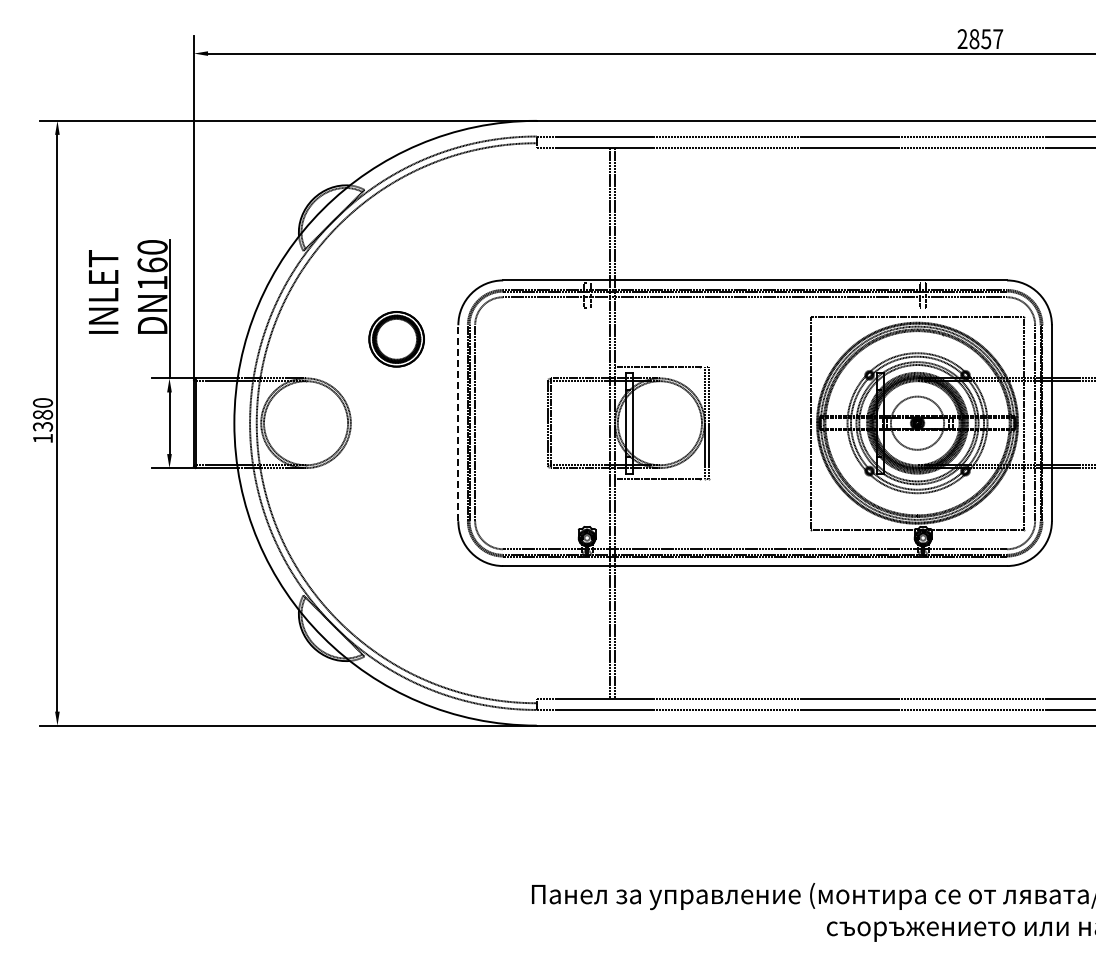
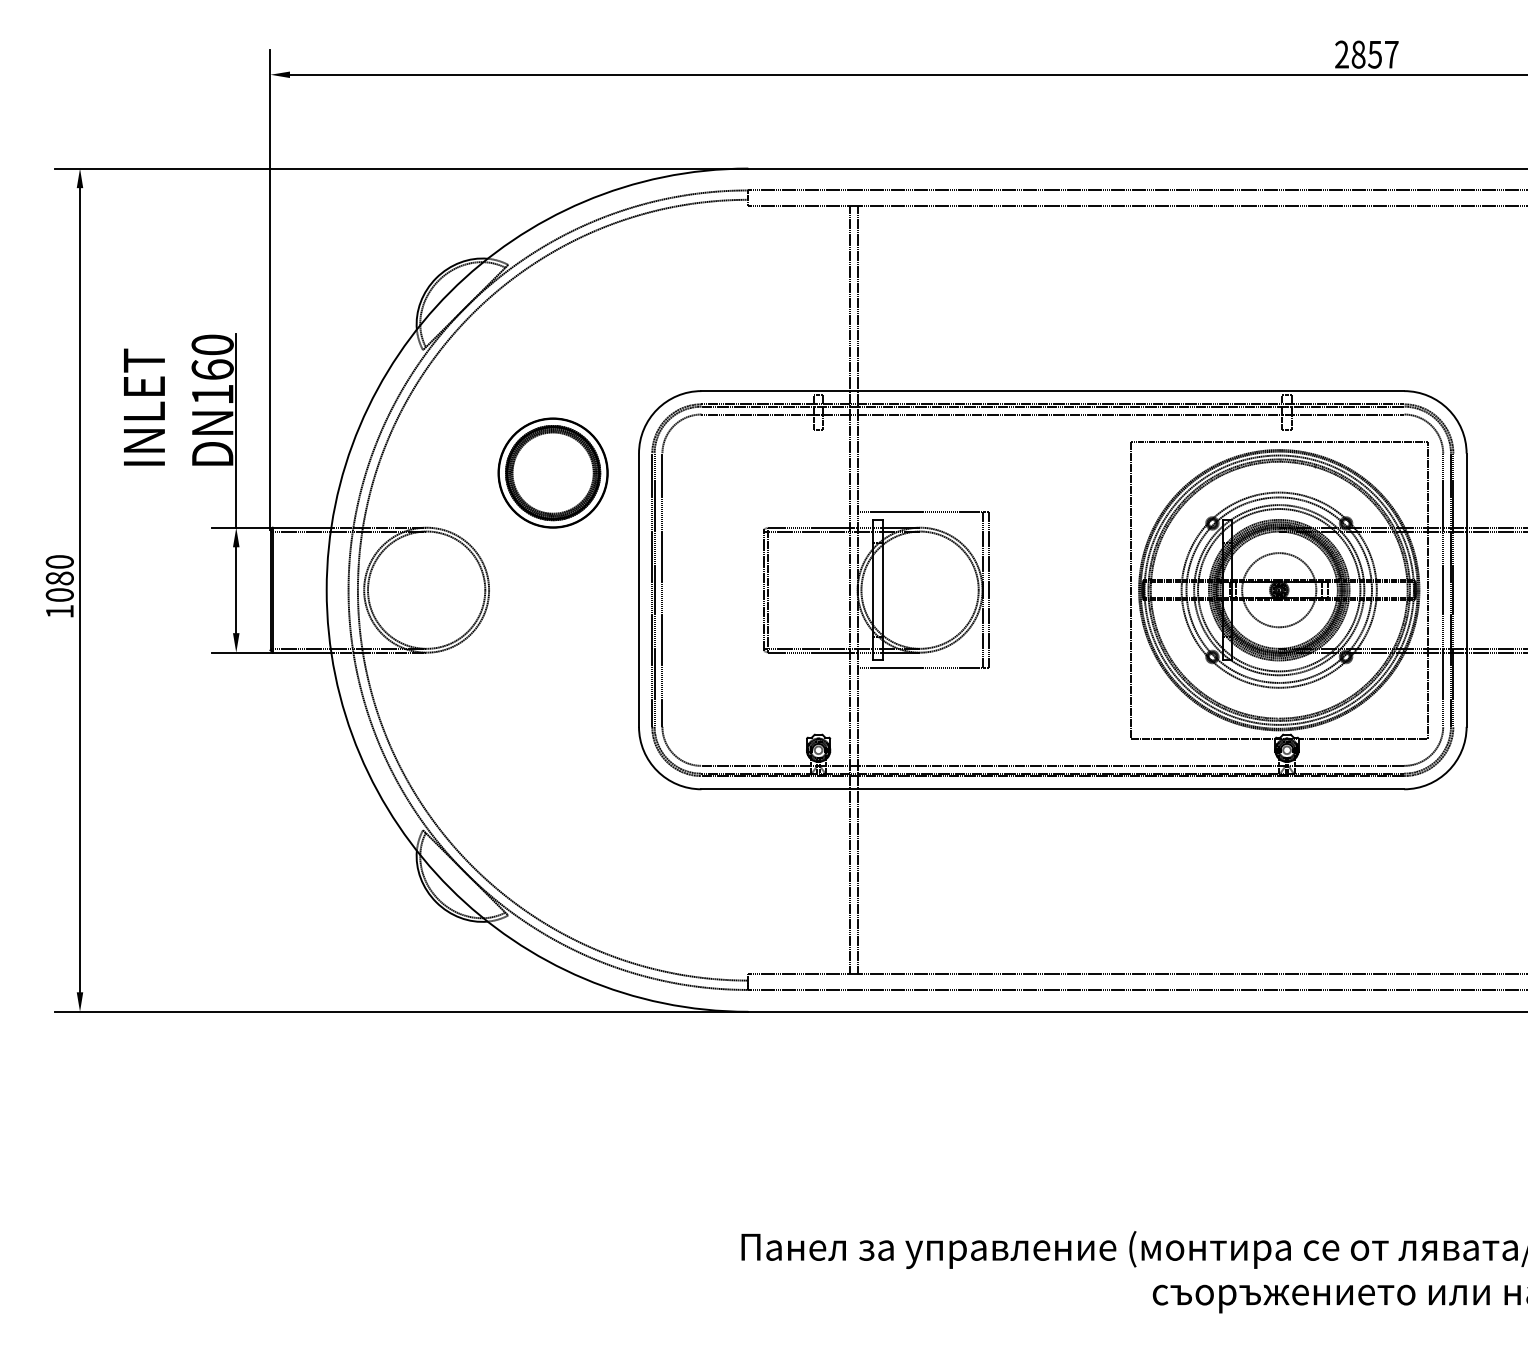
part: (396, 339) -> (552, 473), size x1.43
line: (458, 423) -> (639, 590), dashed -> solid
text: (42, 426) -> (59, 594), 1380 -> 1080

